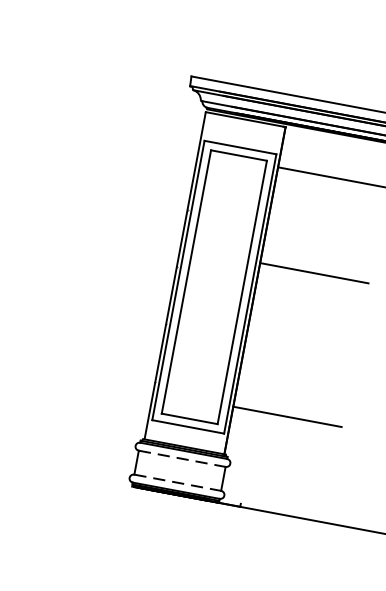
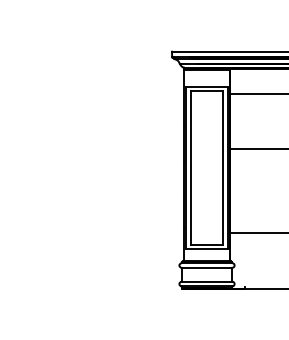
line: (183, 458) -> (207, 267), dashed -> solid
line: (178, 482) -> (207, 281), dashed -> solid

